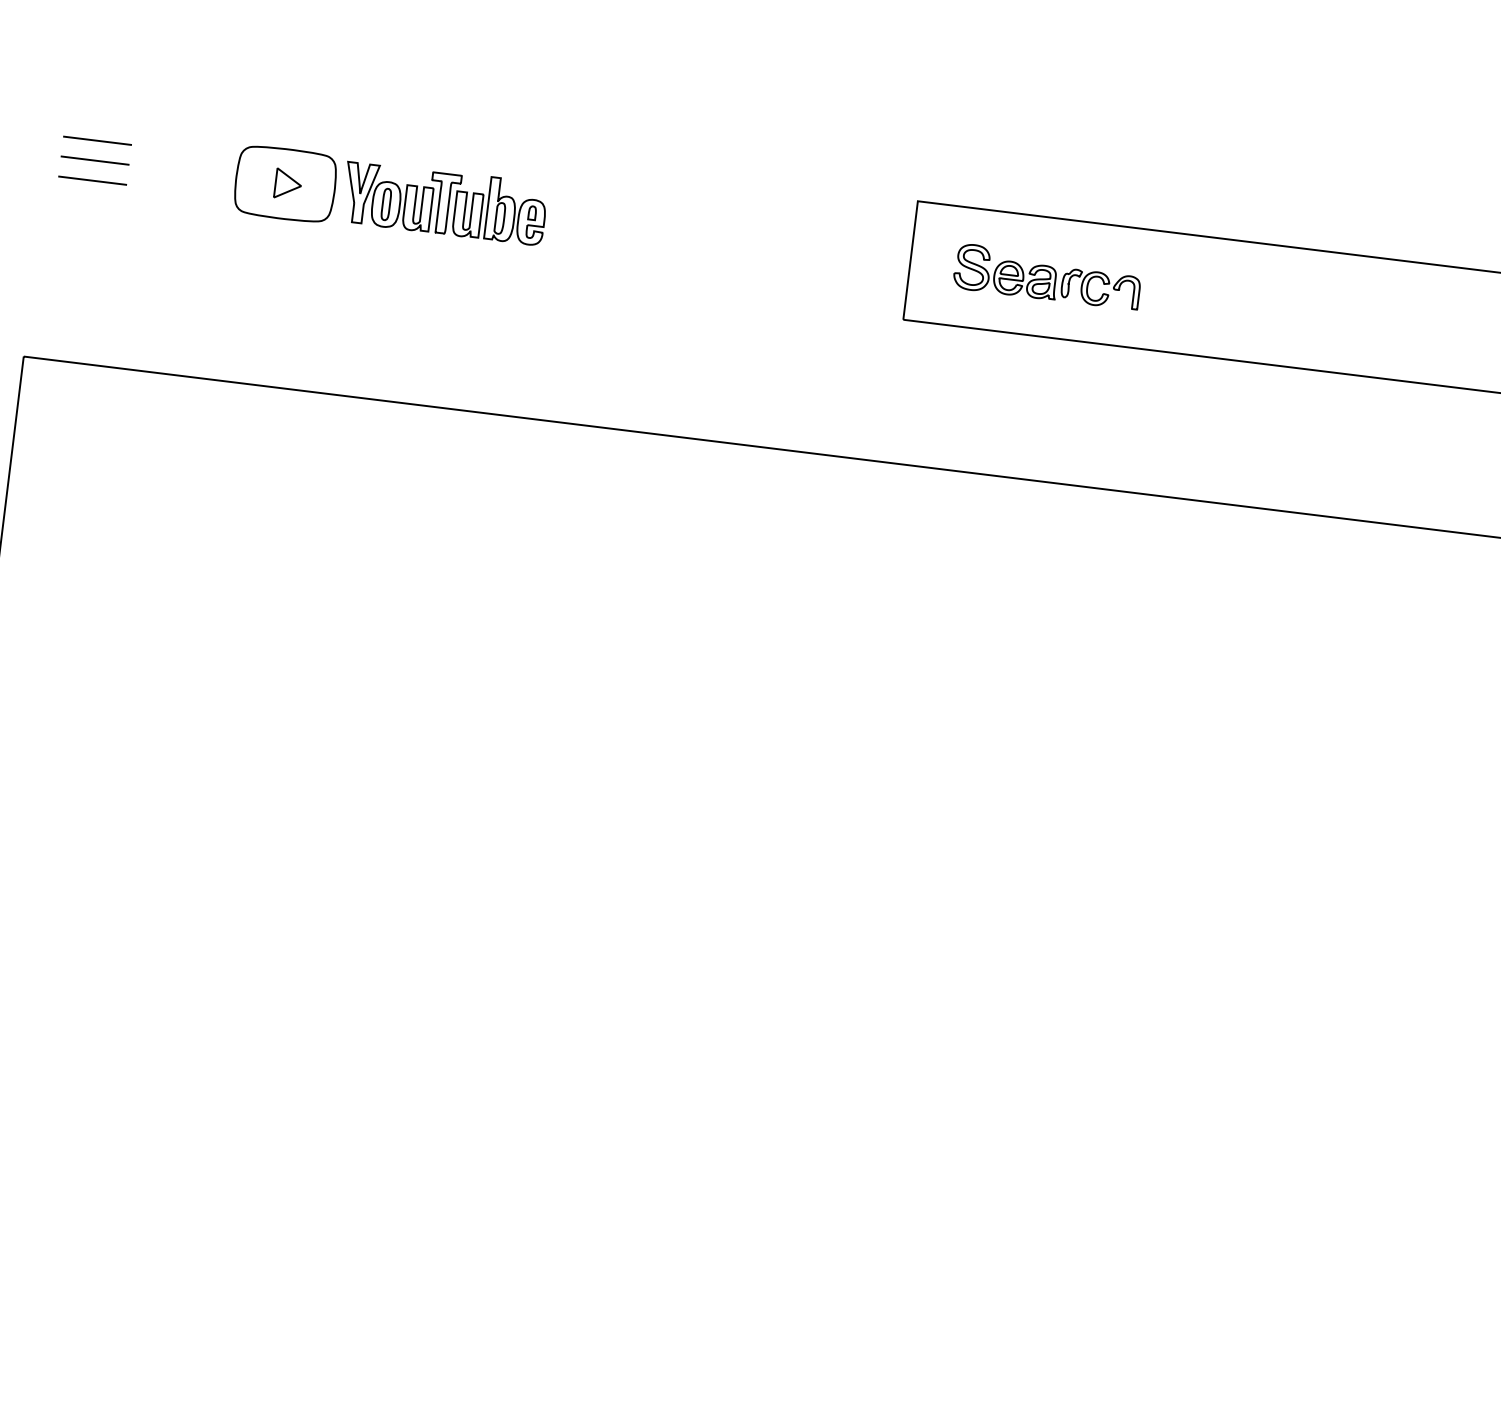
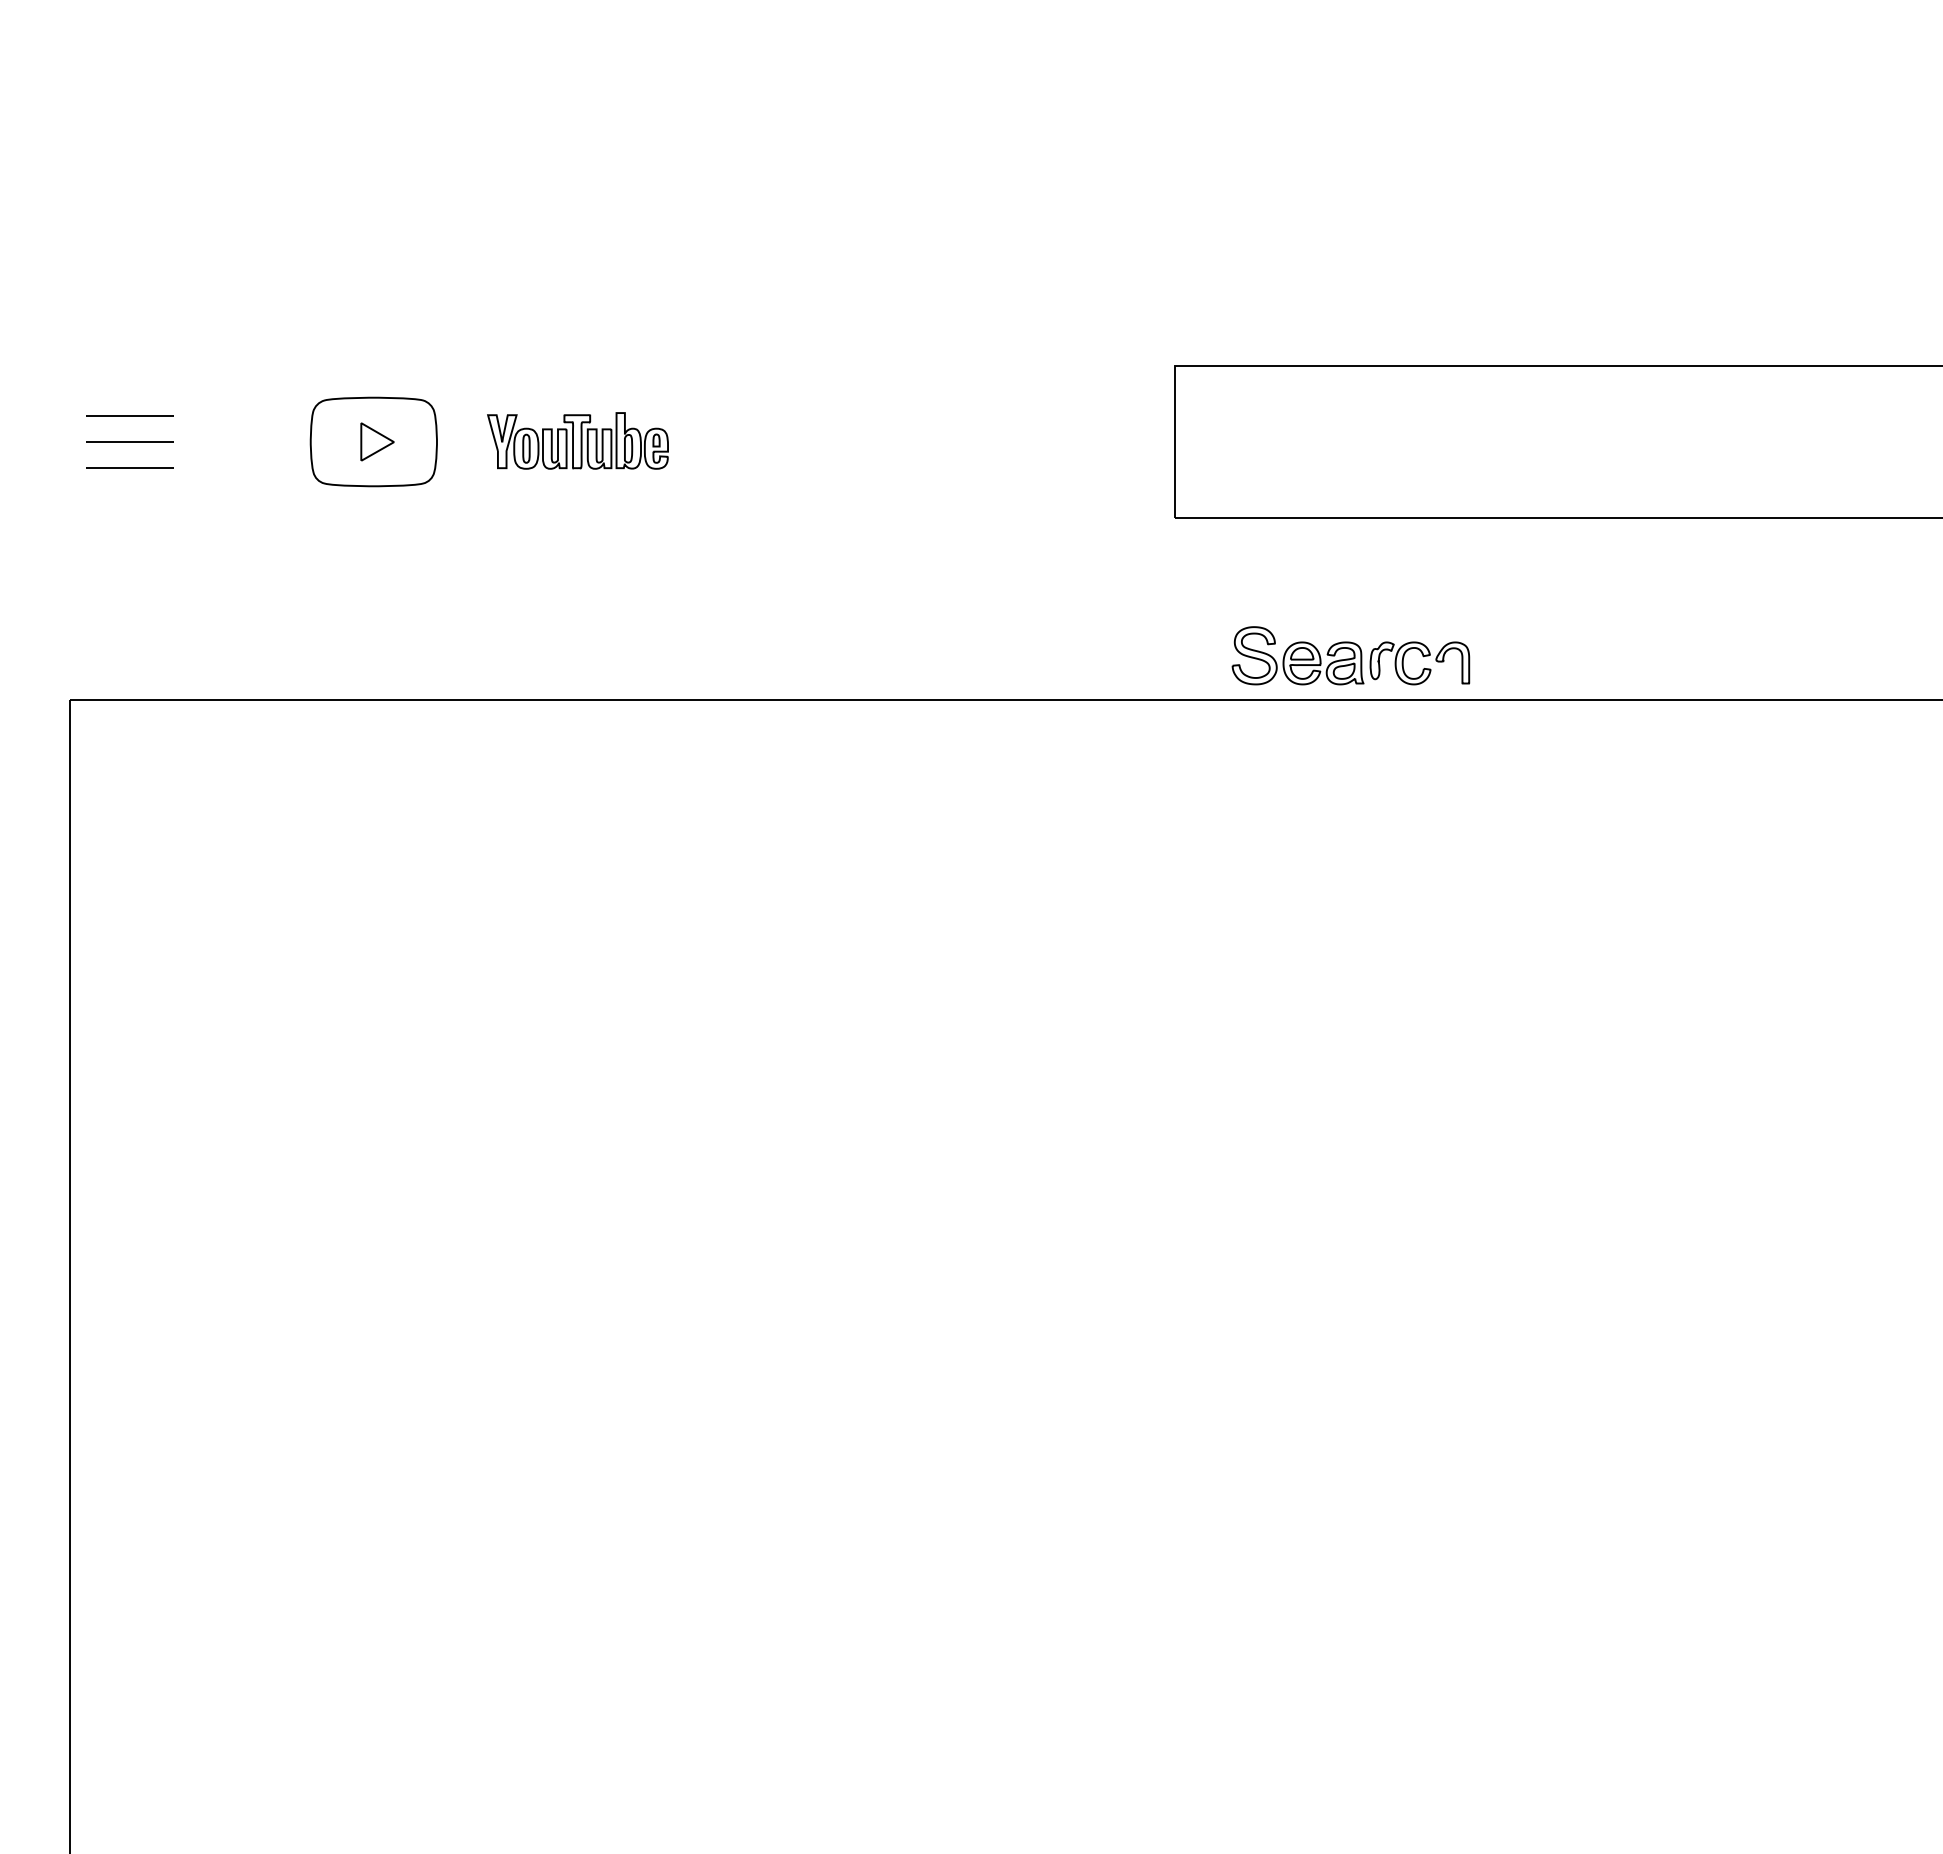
part: (444, 202) -> (577, 440), size x0.7
part: (1047, 276) -> (1350, 655), moved

